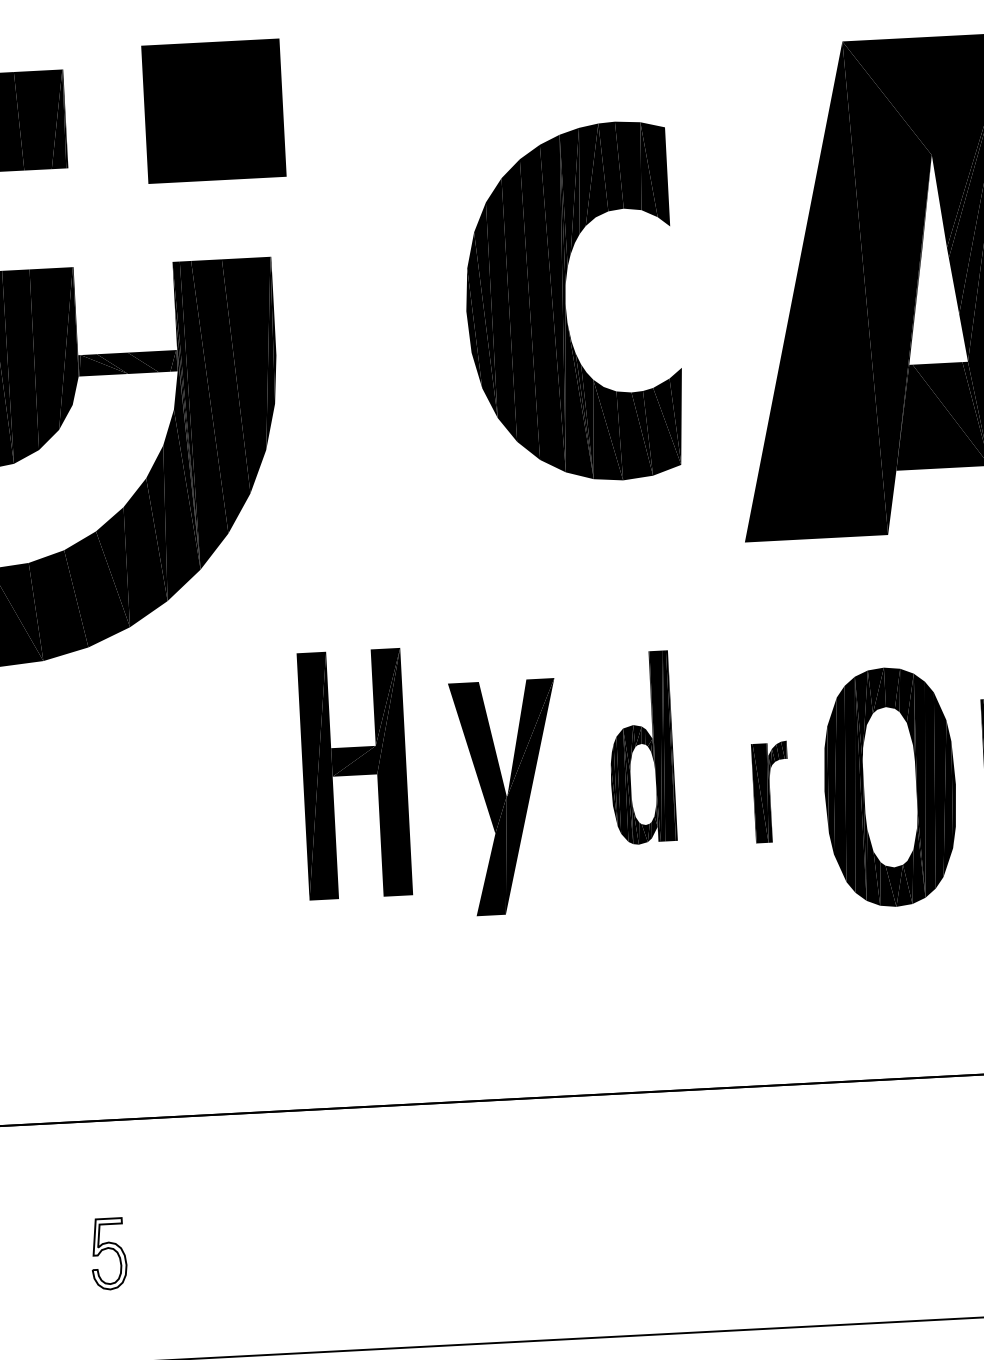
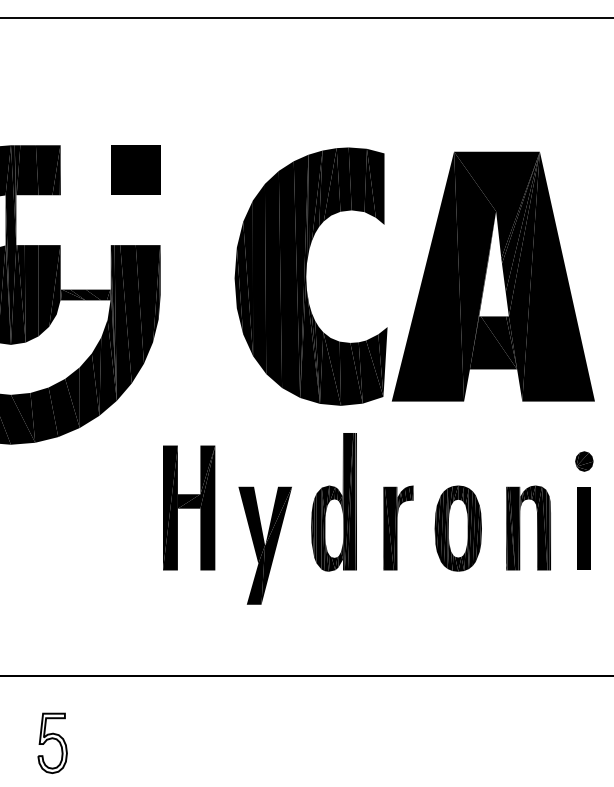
part: (213, 109) -> (135, 169), size x0.71
part: (571, 303) -> (310, 276), size x1.43
part: (640, 748) -> (333, 502), size x1.43
part: (888, 786) -> (457, 528), size x0.71
part: (771, 791) -> (398, 527), size x1.67
part: (505, 797) -> (264, 545), moved
part: (108, 1252) -> (52, 742), size x1.67

